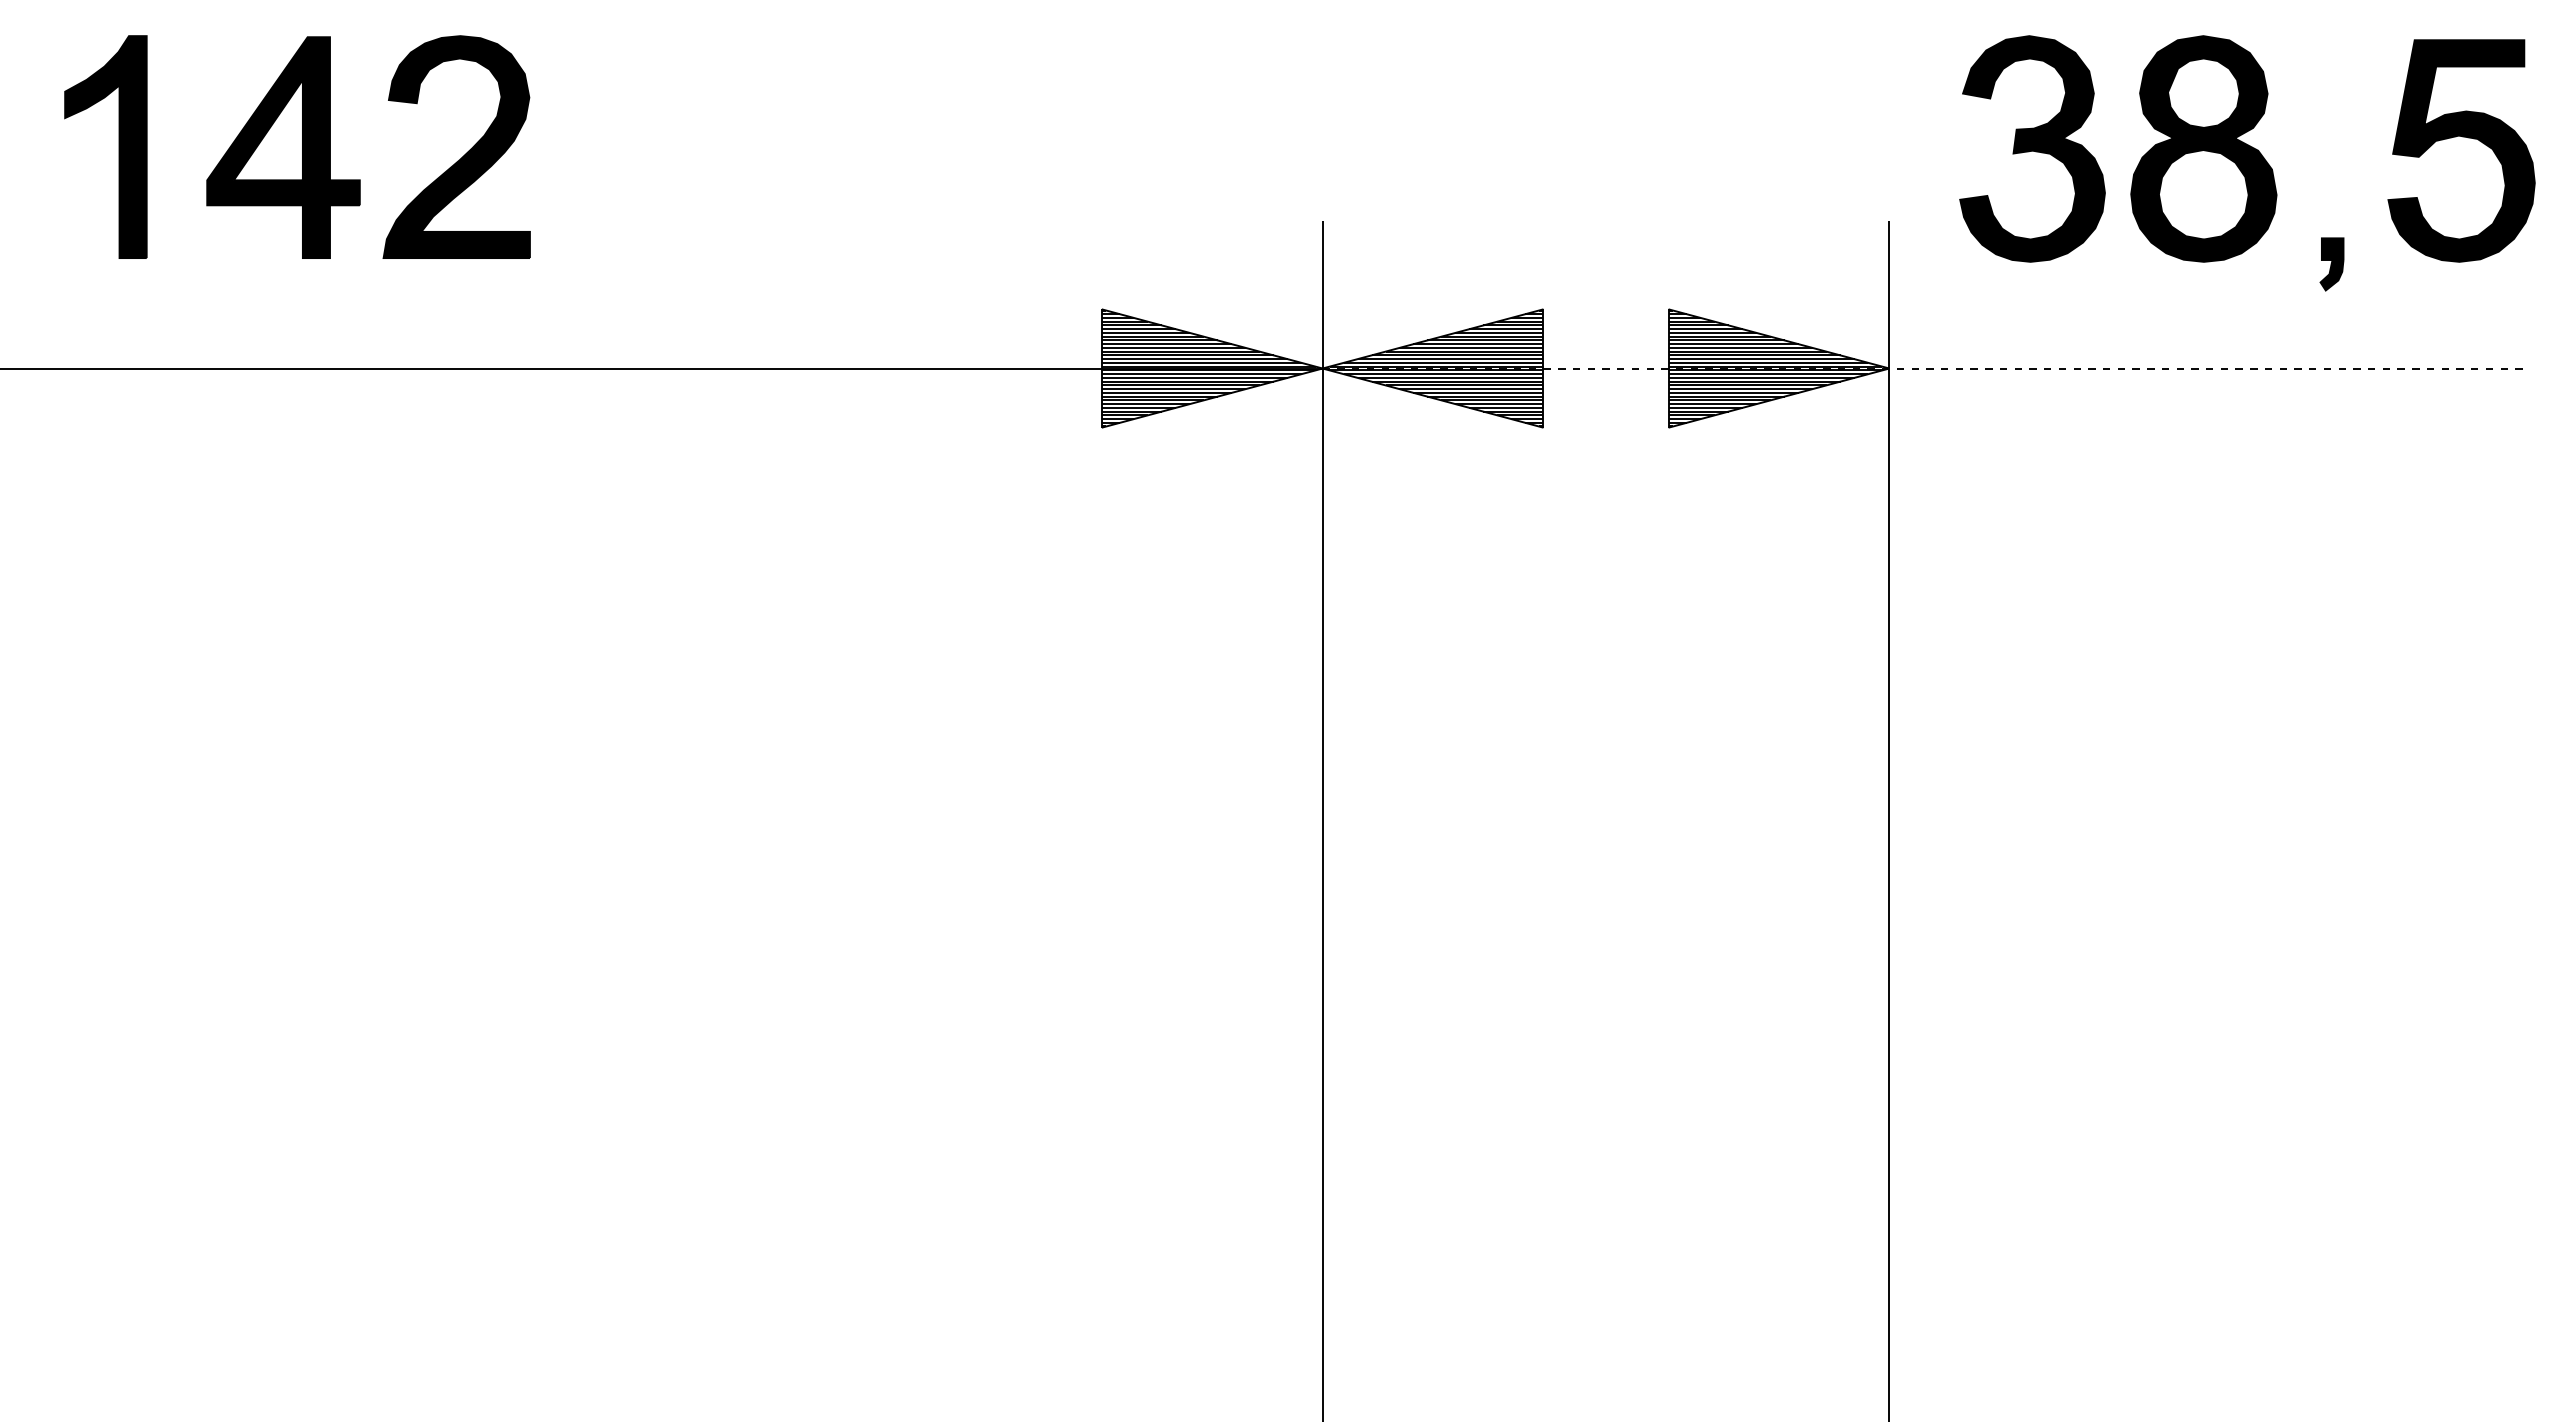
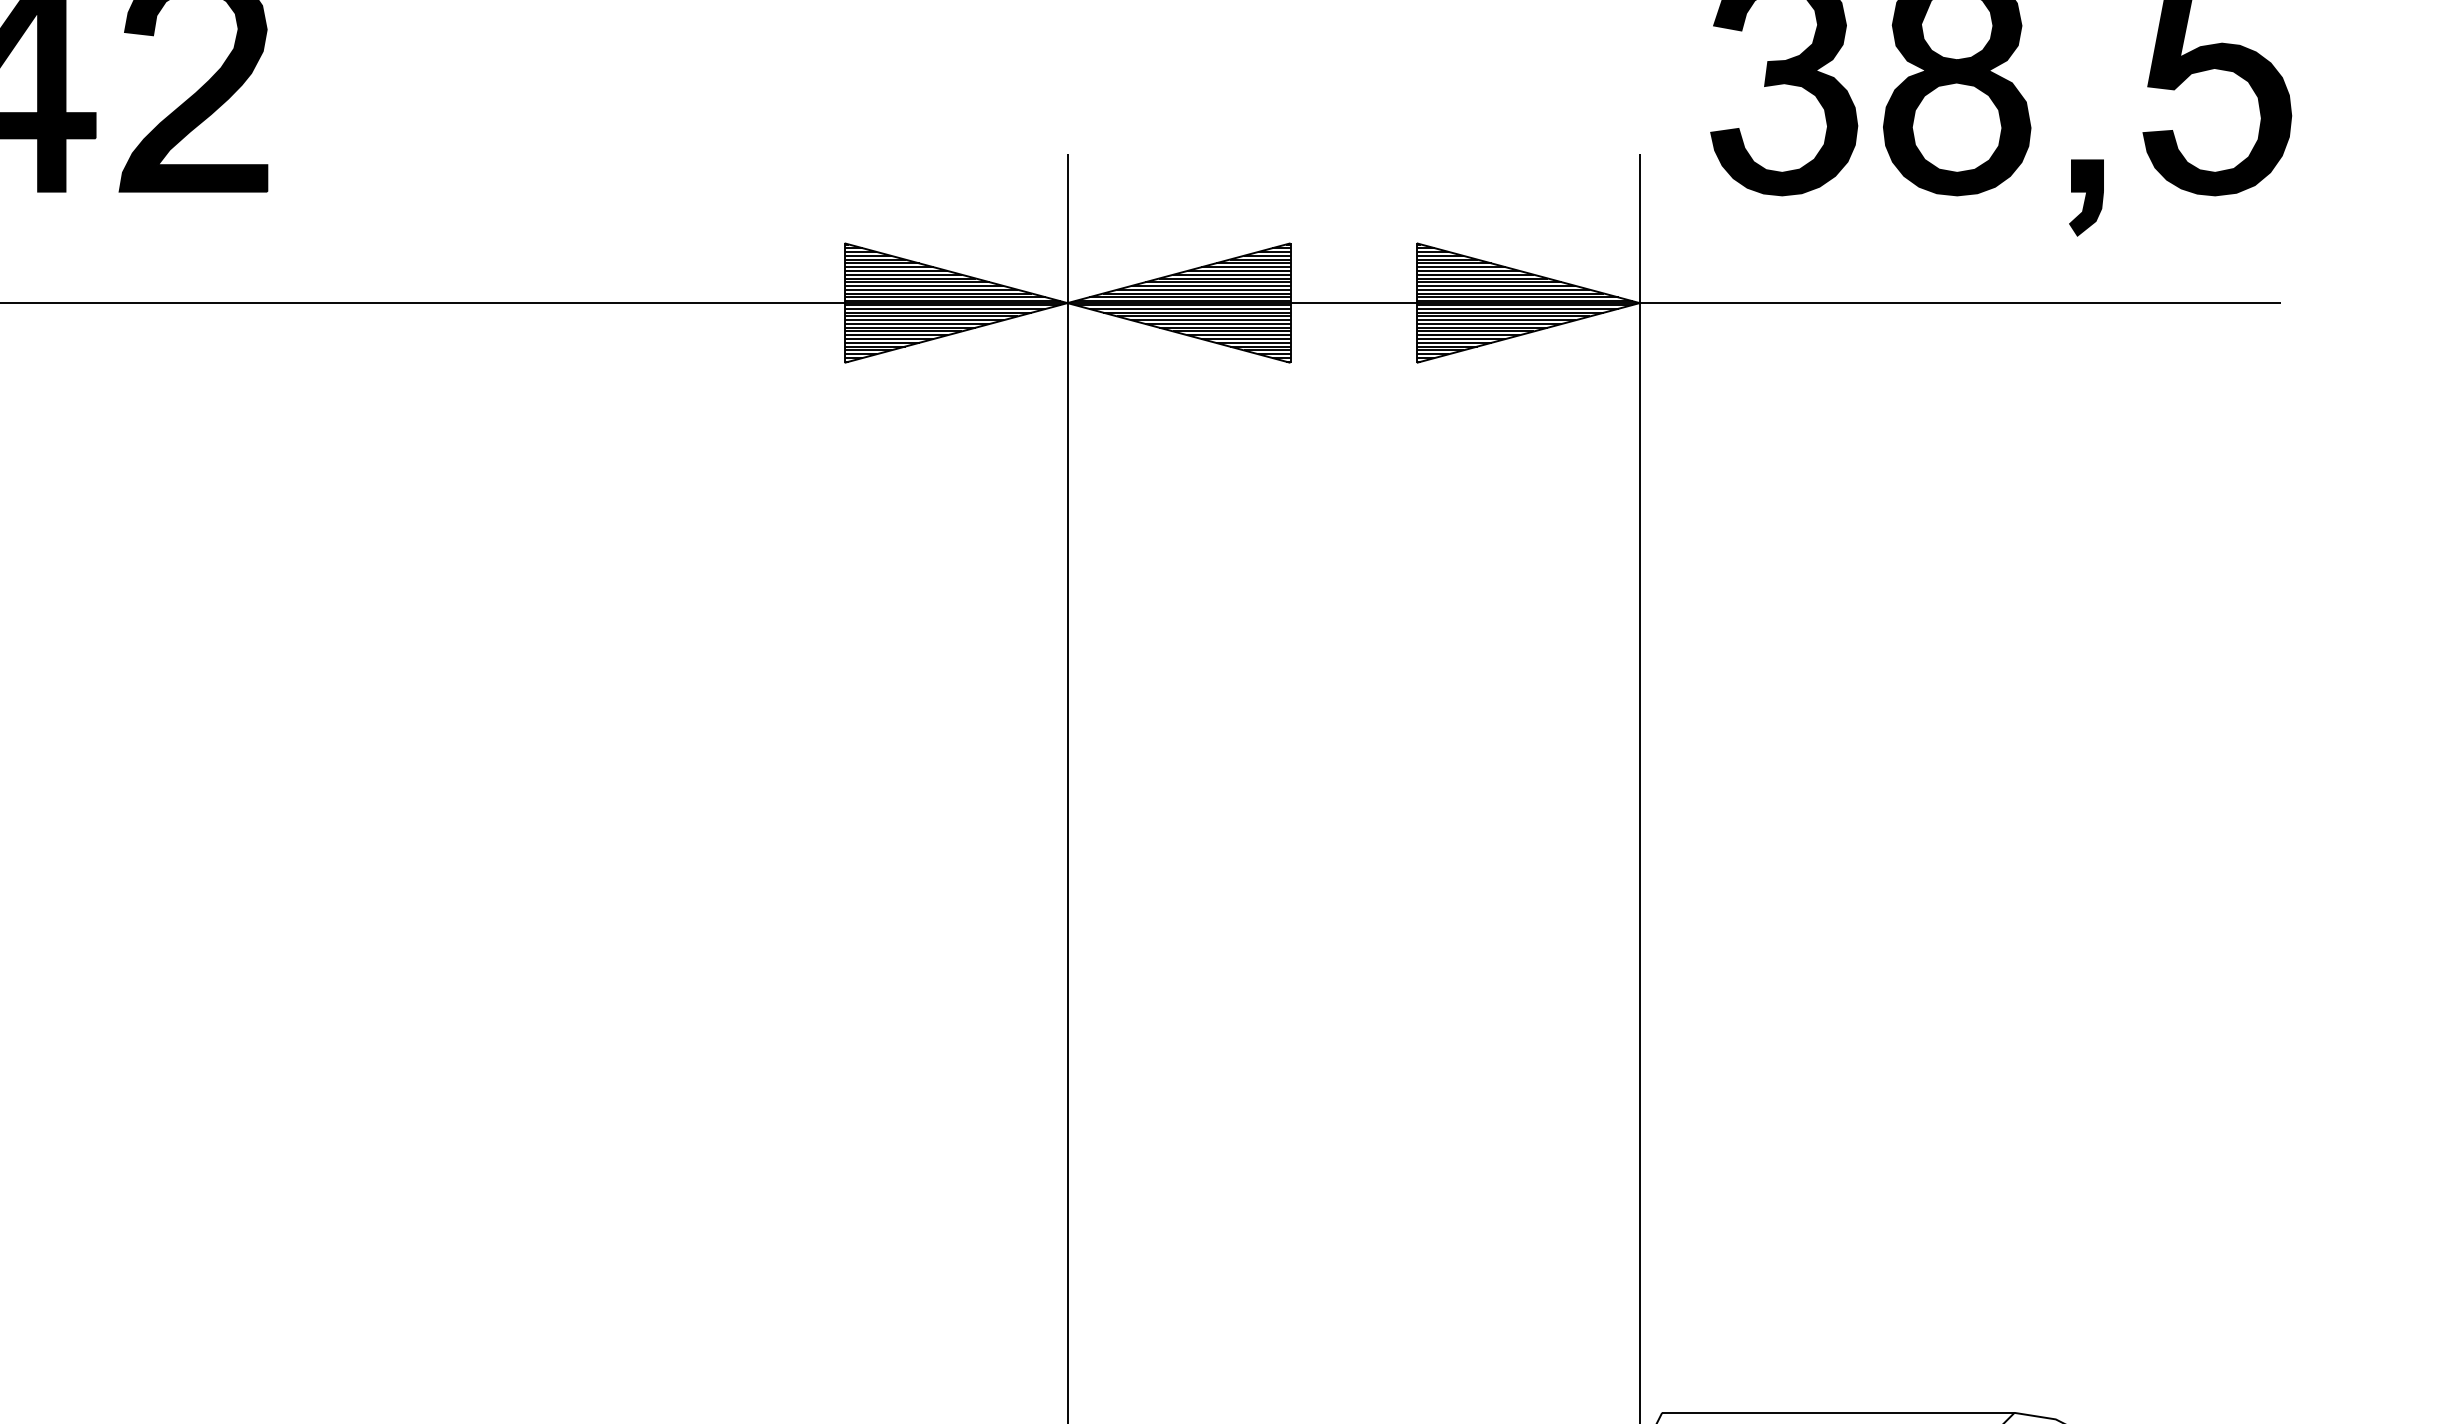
part: (2331, 264) -> (2086, 198), size x1.43
line: (1924, 368) -> (1675, 303), dashed -> solid

